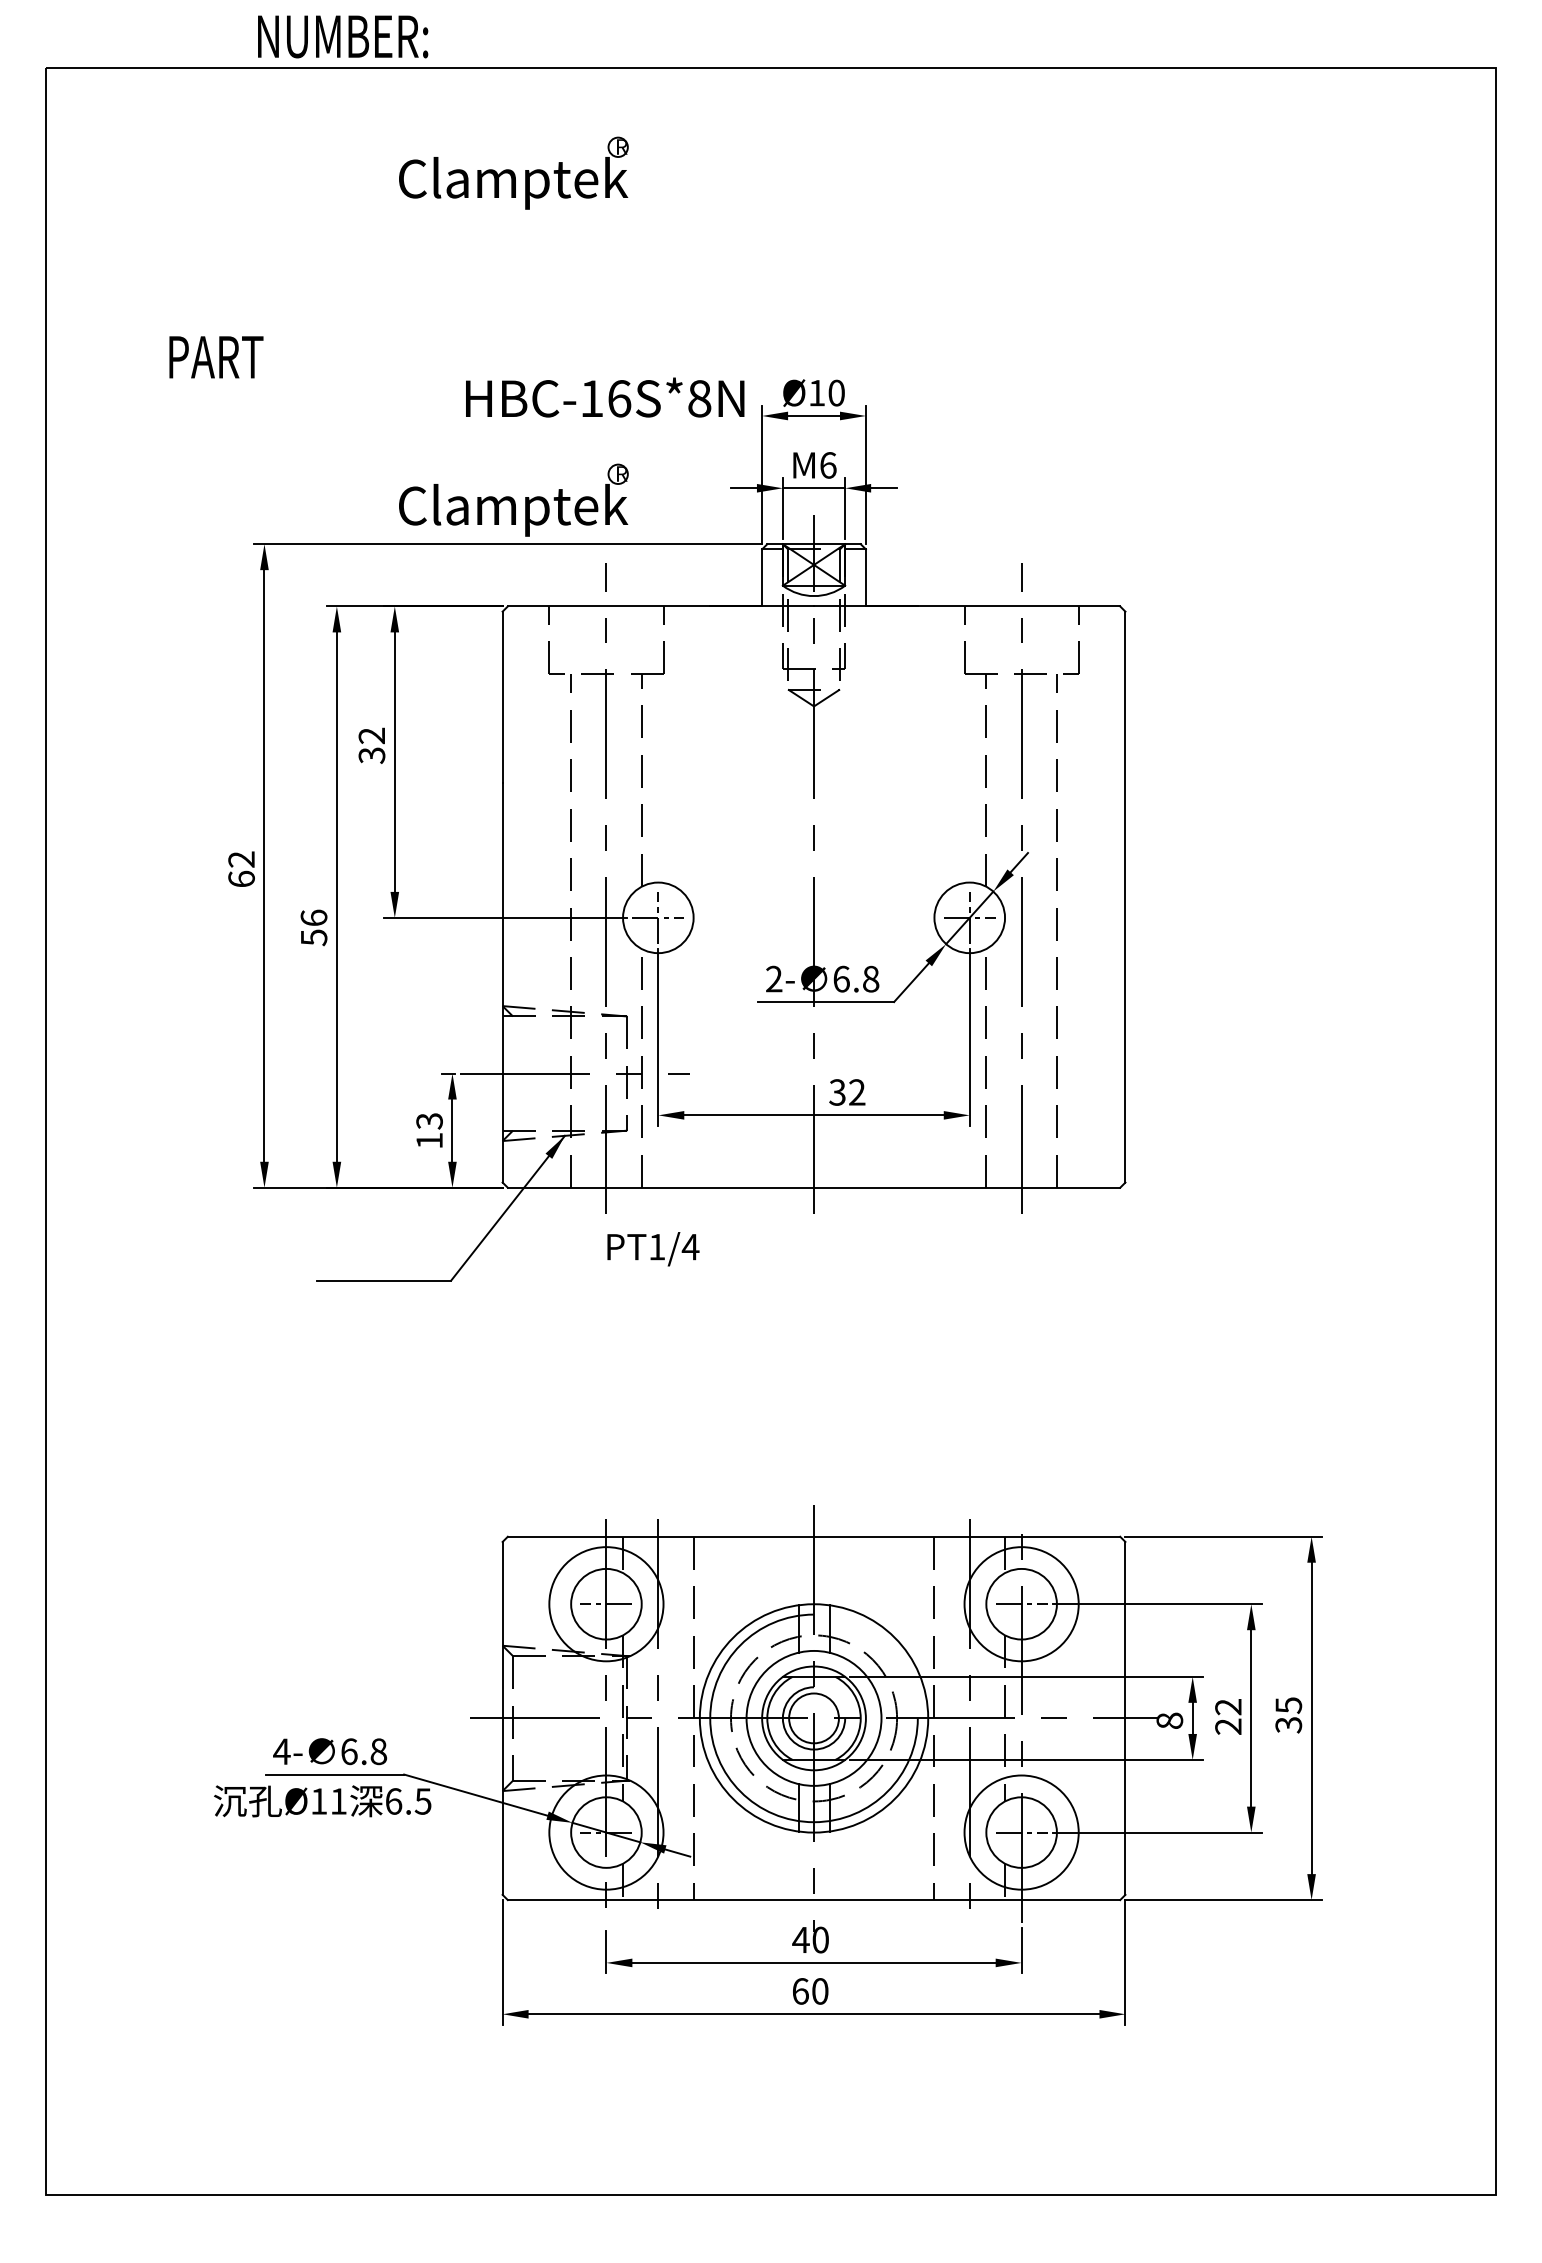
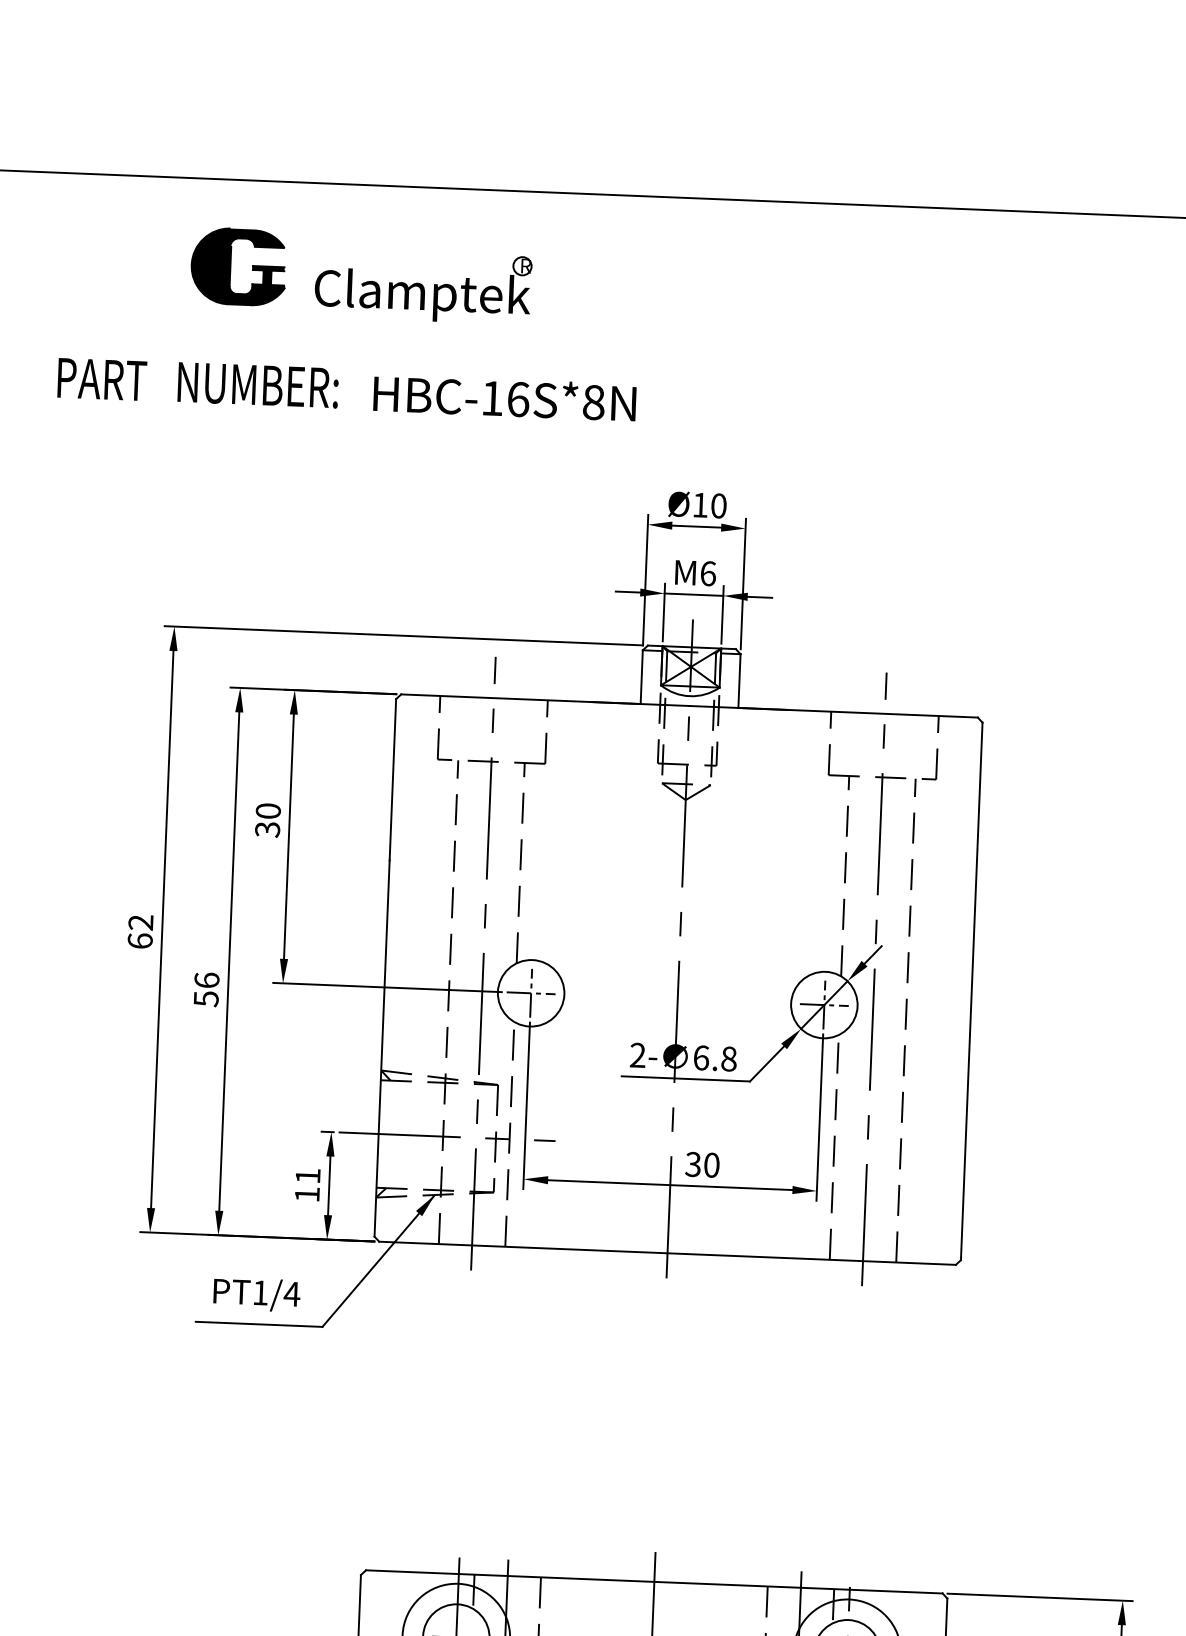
text: (343, 36) -> (258, 385), moved
part: (309, 159) -> (231, 266), added
text: (216, 357) -> (102, 379), moved
text: (605, 397) -> (505, 397), moved
part: (513, 499) -> (410, 593), removed
text: (371, 735) -> (267, 810), 32 -> 30
text: (857, 1092) -> (712, 1165), 32 -> 30
text: (429, 1121) -> (307, 1176), 13 -> 11
text: (653, 1249) -> (257, 1295), moved

